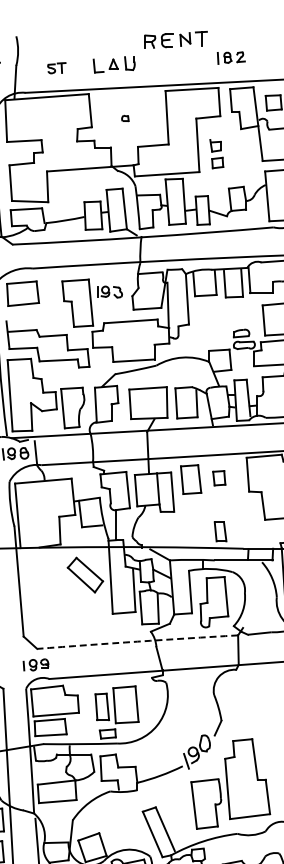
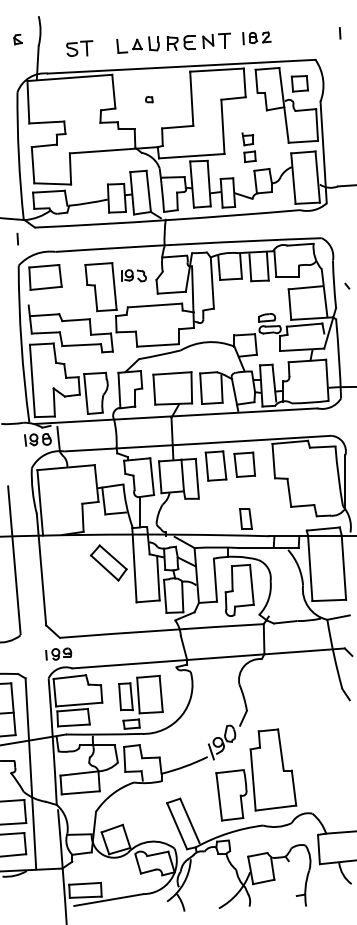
part: (175, 39) -> (198, 41), moved
part: (56, 68) -> (79, 48), size x1.43
part: (216, 153) -> (248, 147), moved
part: (219, 478) -> (244, 464), size x1.67
arc: (137, 641) -> (161, 630), dashed -> solid

